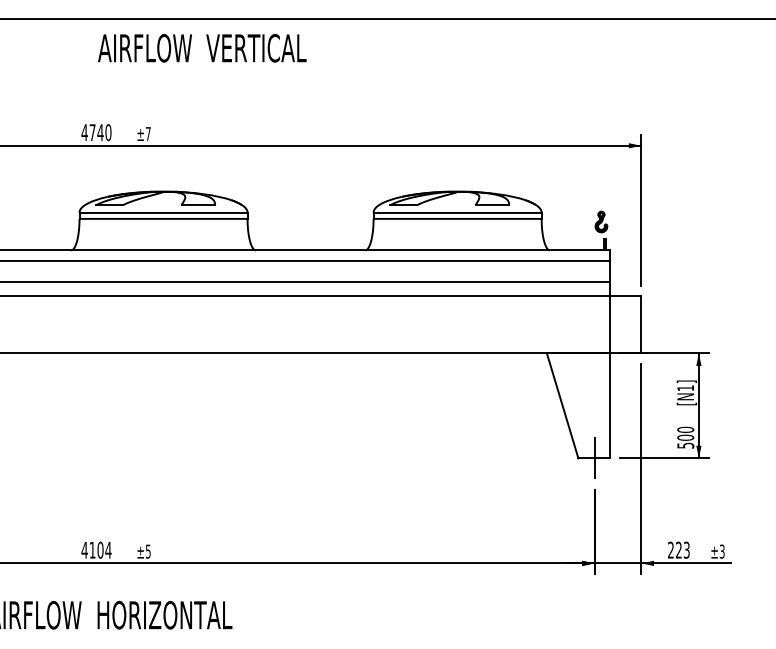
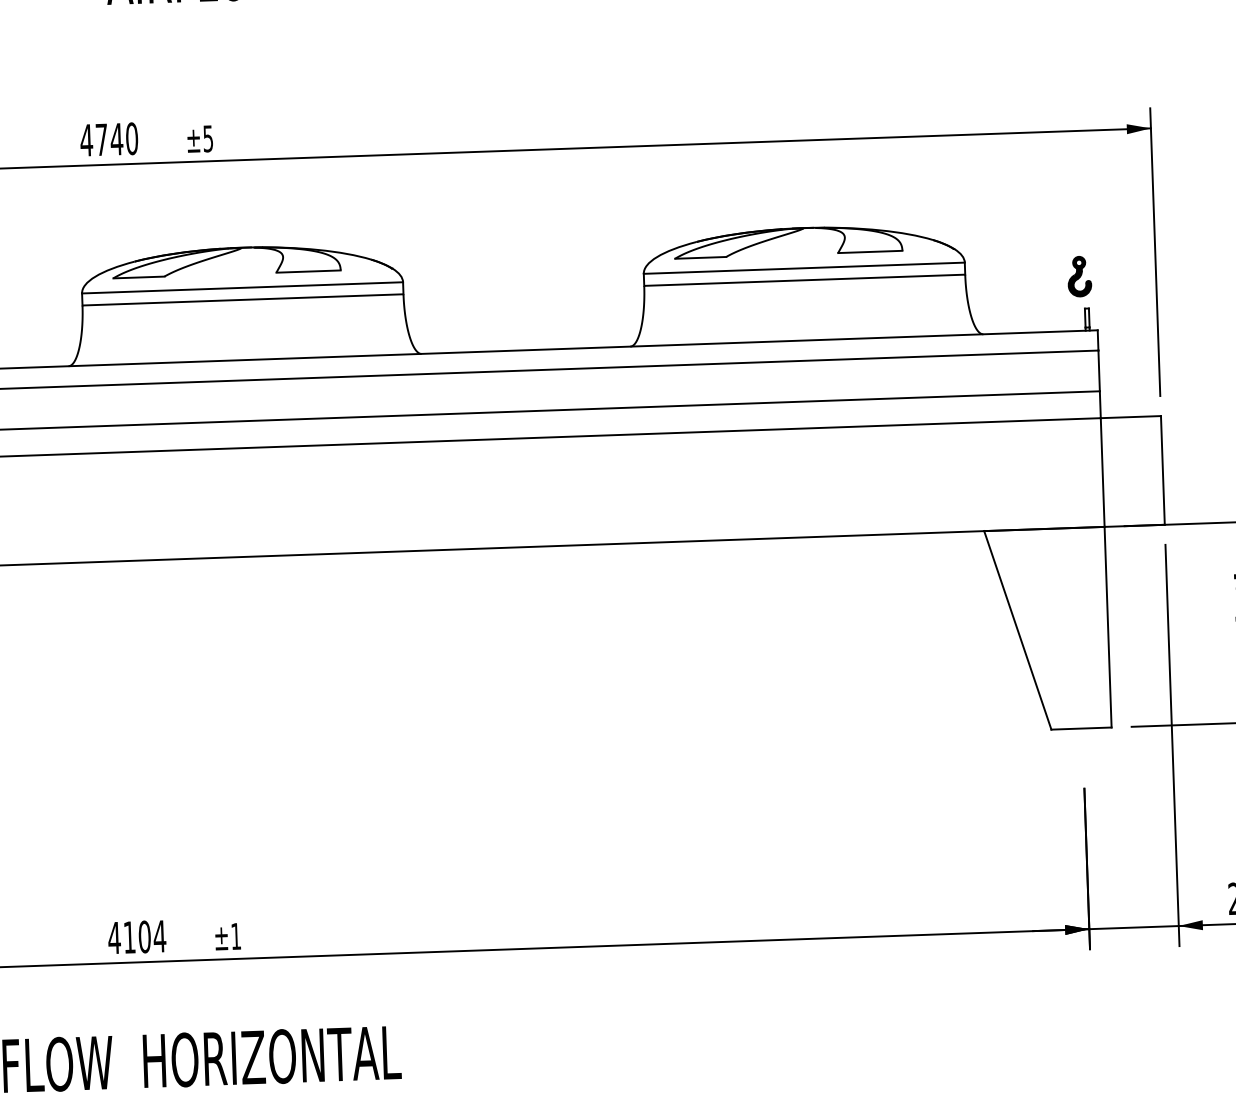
text: (147, 134) -> (206, 139), ±7 -> ±5
line: (594, 457) -> (1082, 726), removed
text: (147, 551) -> (234, 936), ±5 -> ±1

